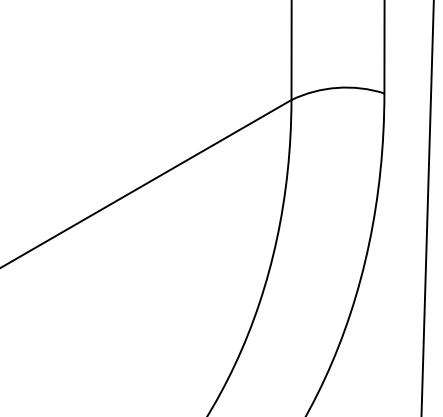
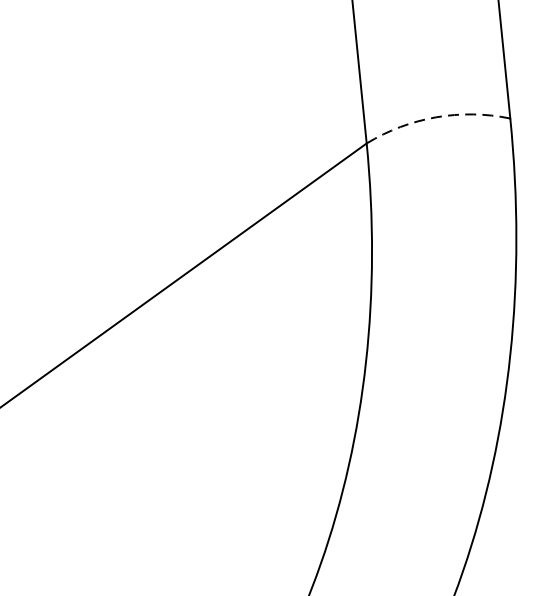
arc: (337, 87) -> (436, 116), solid -> dashed

